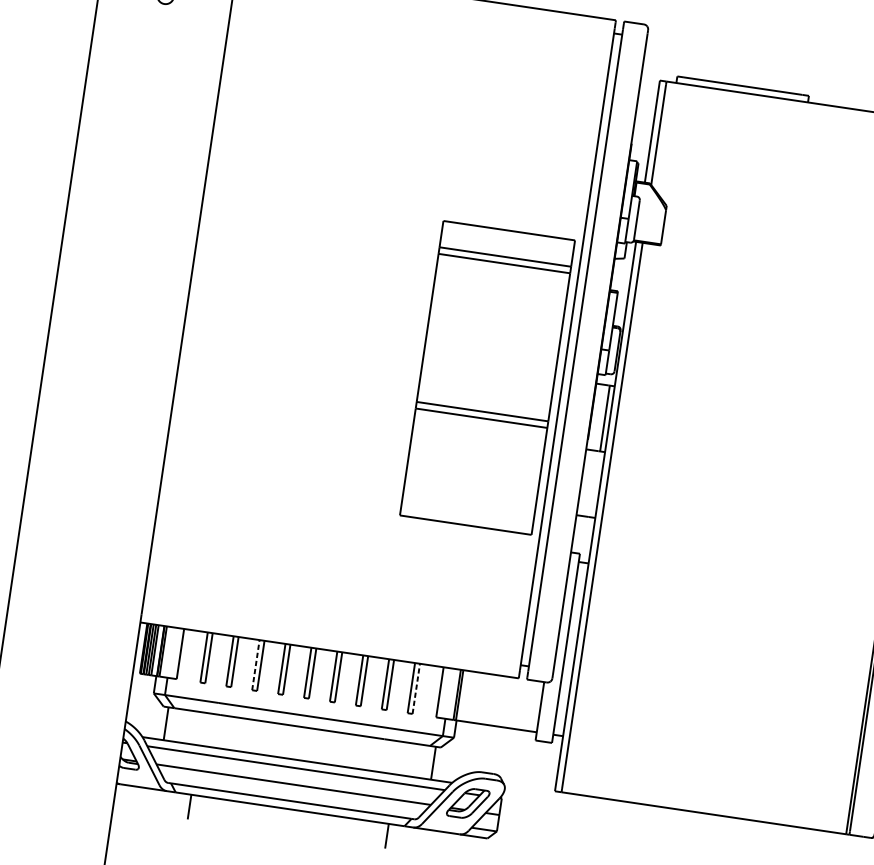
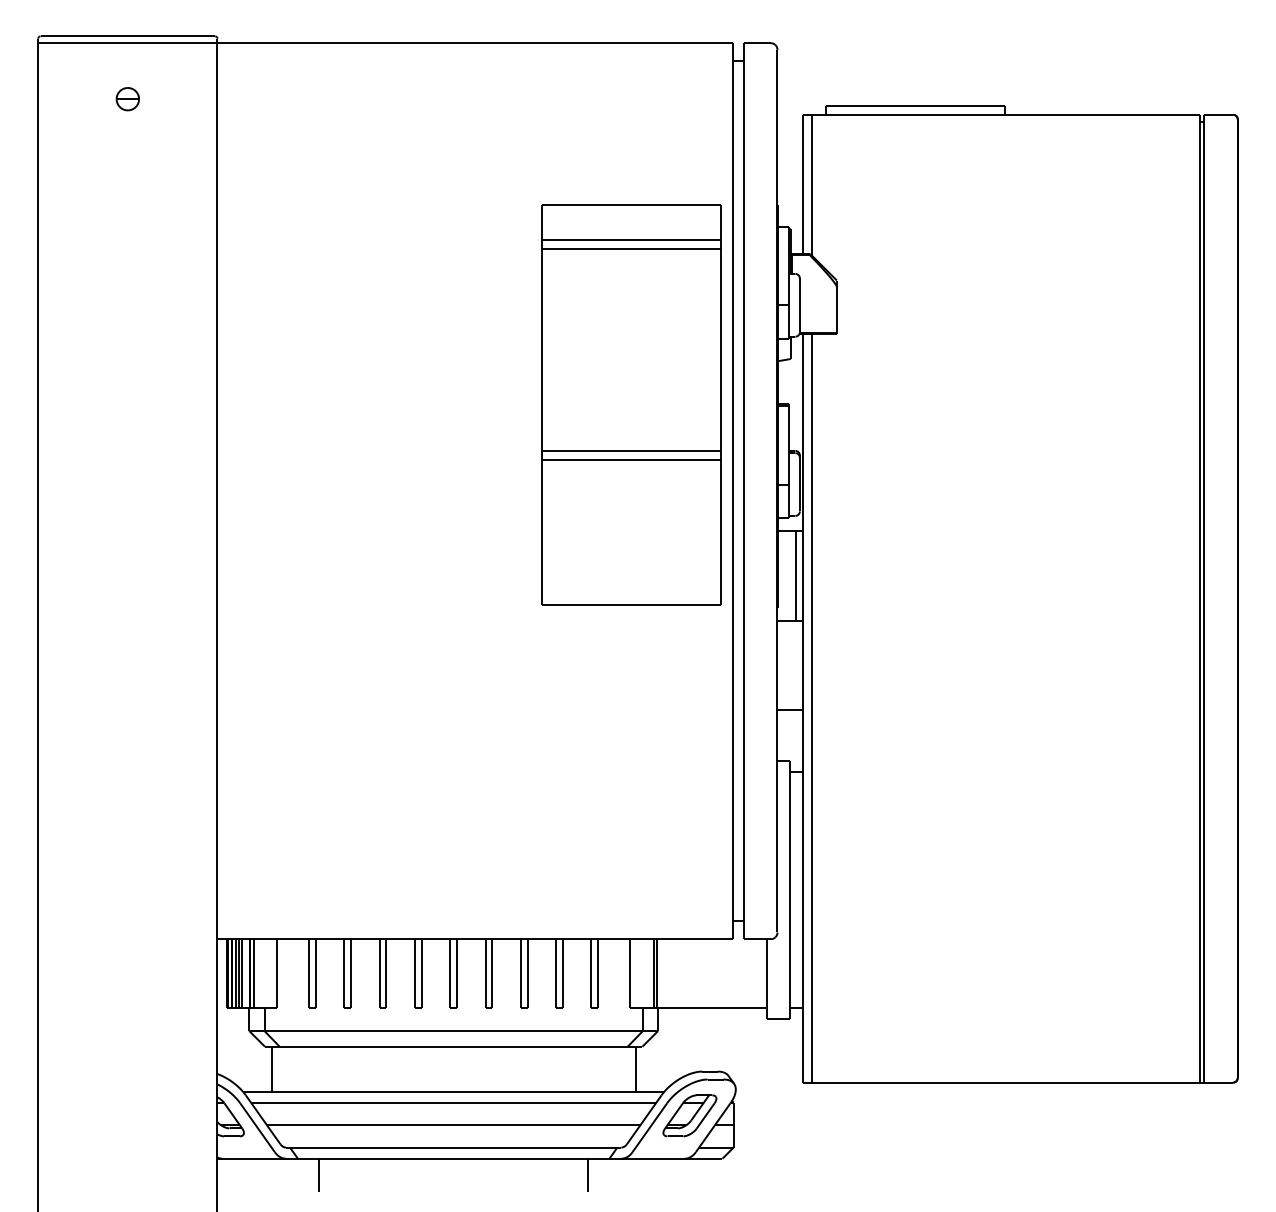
part: (487, 377) -> (631, 404), moved
line: (255, 664) -> (379, 972), dashed -> solid
line: (416, 688) -> (598, 972), dashed -> solid

